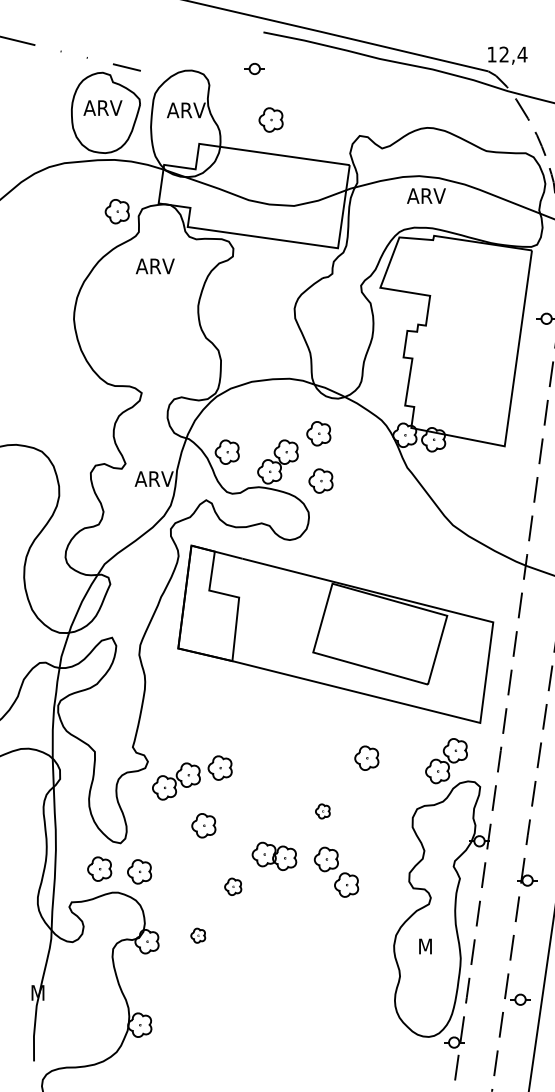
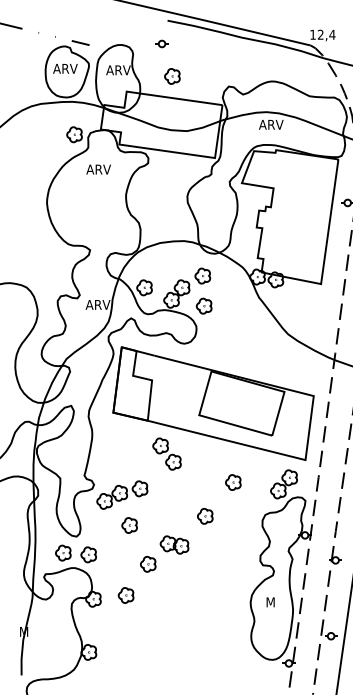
part: (323, 811) -> (205, 516), size x1.67
part: (335, 871) -> (166, 453), moved
part: (233, 887) -> (148, 564), size x1.43
part: (197, 935) -> (125, 595), size x1.67

